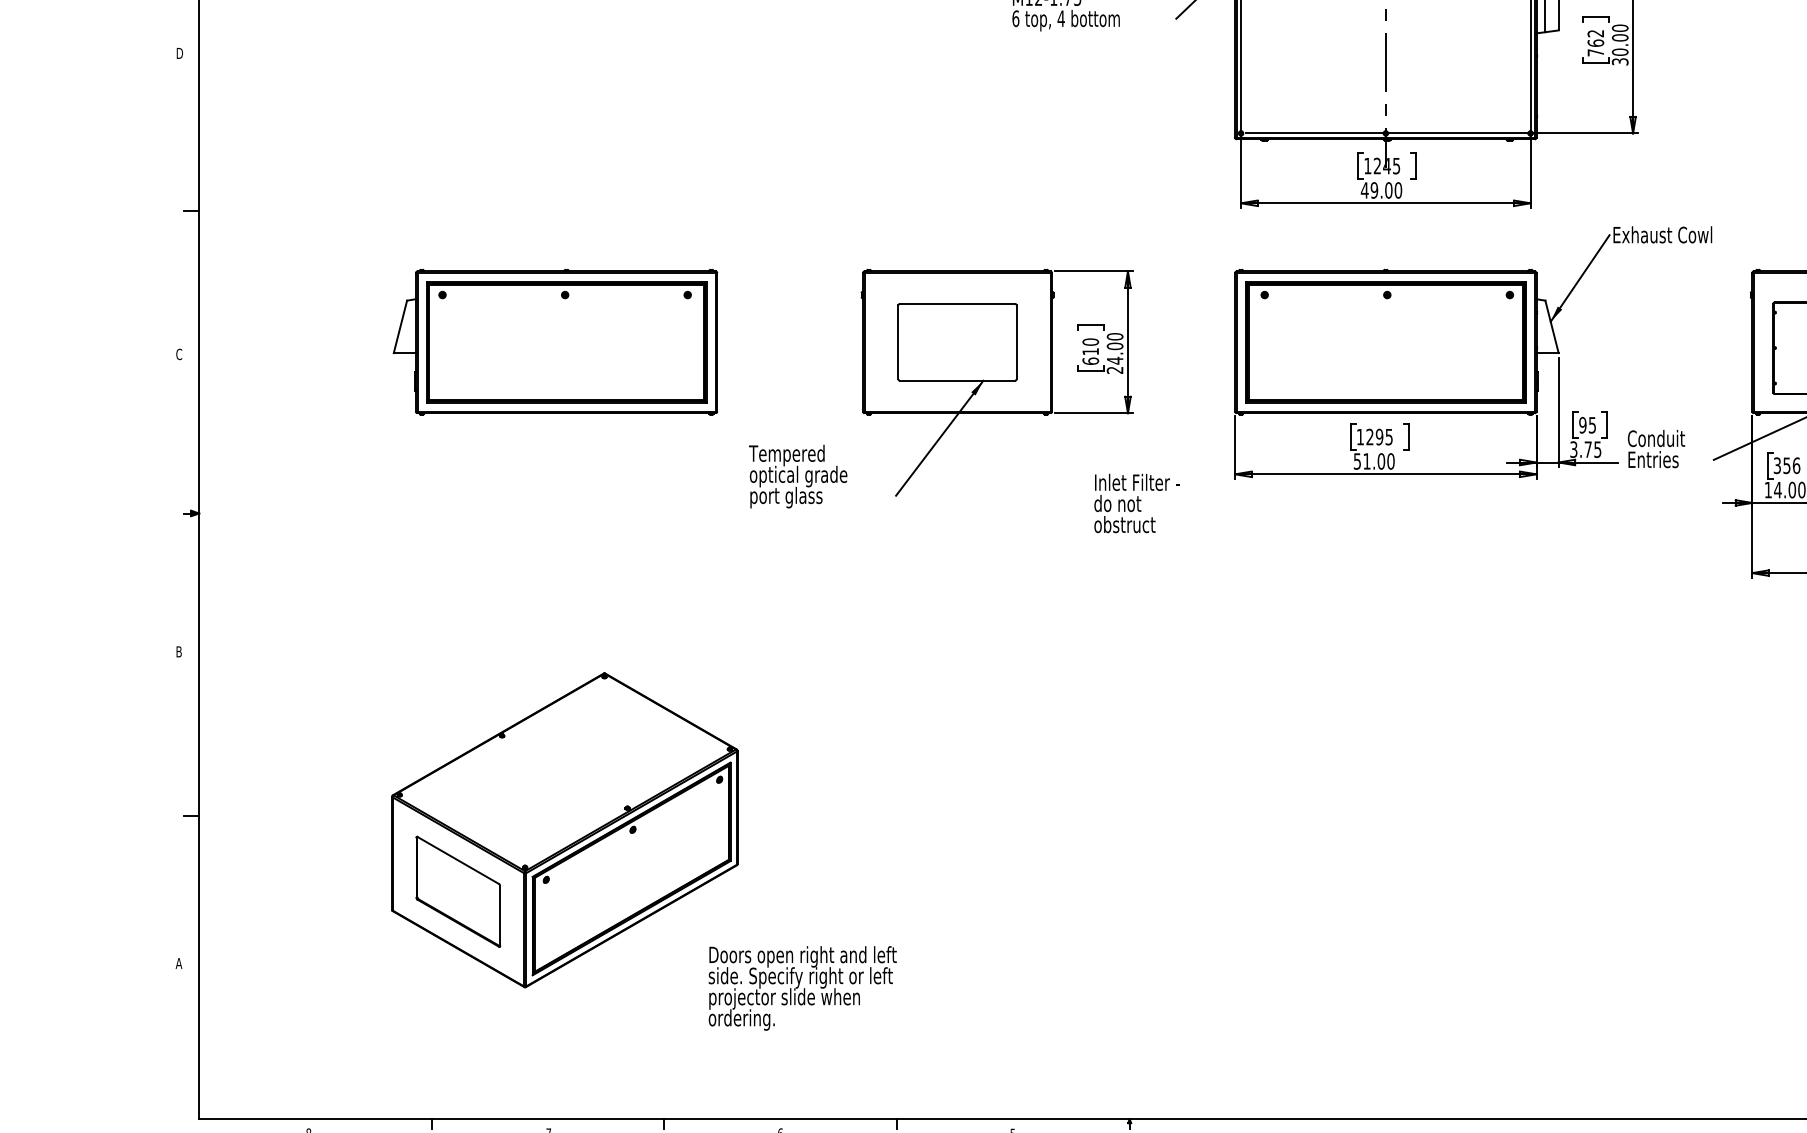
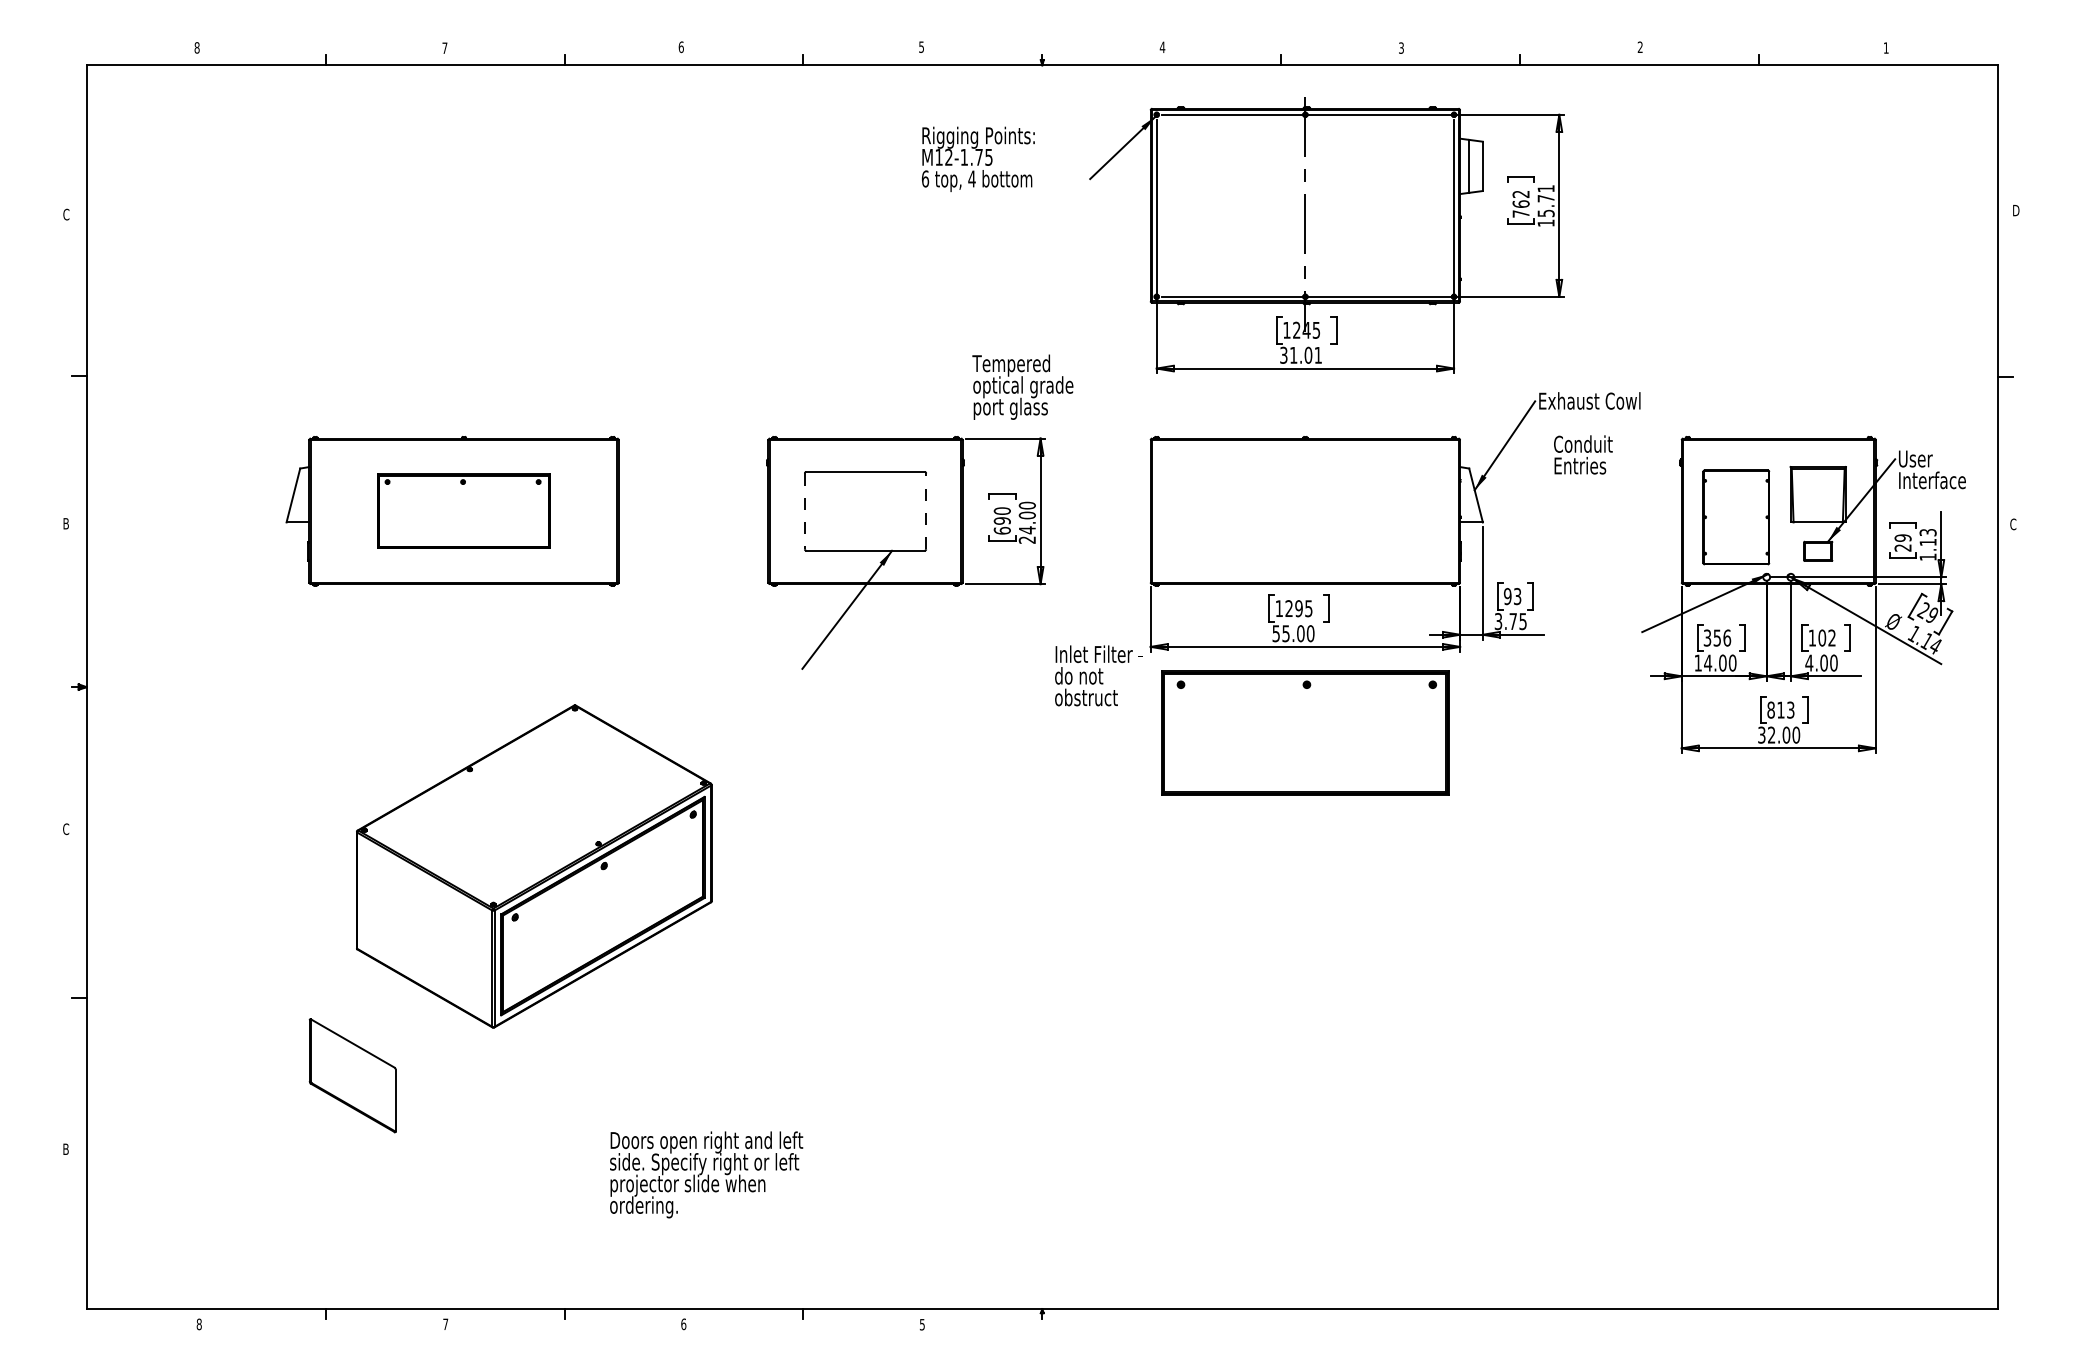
text: (1619, 44) -> (1545, 205), 30.00 -> 15.71
text: (179, 53) -> (66, 214), D -> C
text: (1381, 189) -> (1300, 354), 49.00 -> 31.01
part: (566, 341) -> (463, 510), size x0.6
part: (1385, 341) -> (1305, 732), moved
line: (898, 342) -> (804, 511), solid -> dashed
line: (1016, 342) -> (926, 511), solid -> dashed
text: (1089, 351) -> (1001, 520), 610 -> 690
text: (179, 354) -> (66, 523), C -> B
text: (1592, 425) -> (1517, 596), 95 -> 93
text: (1656, 448) -> (1583, 454), moved
text: (1366, 461) -> (1285, 633), 51.00 -> 55.00
text: (797, 475) -> (1022, 386), moved
text: (1136, 503) -> (1098, 675), moved
text: (179, 652) -> (66, 829), B -> C
part: (565, 830) -> (534, 866), moved
text: (178, 962) -> (65, 1148), A -> B

